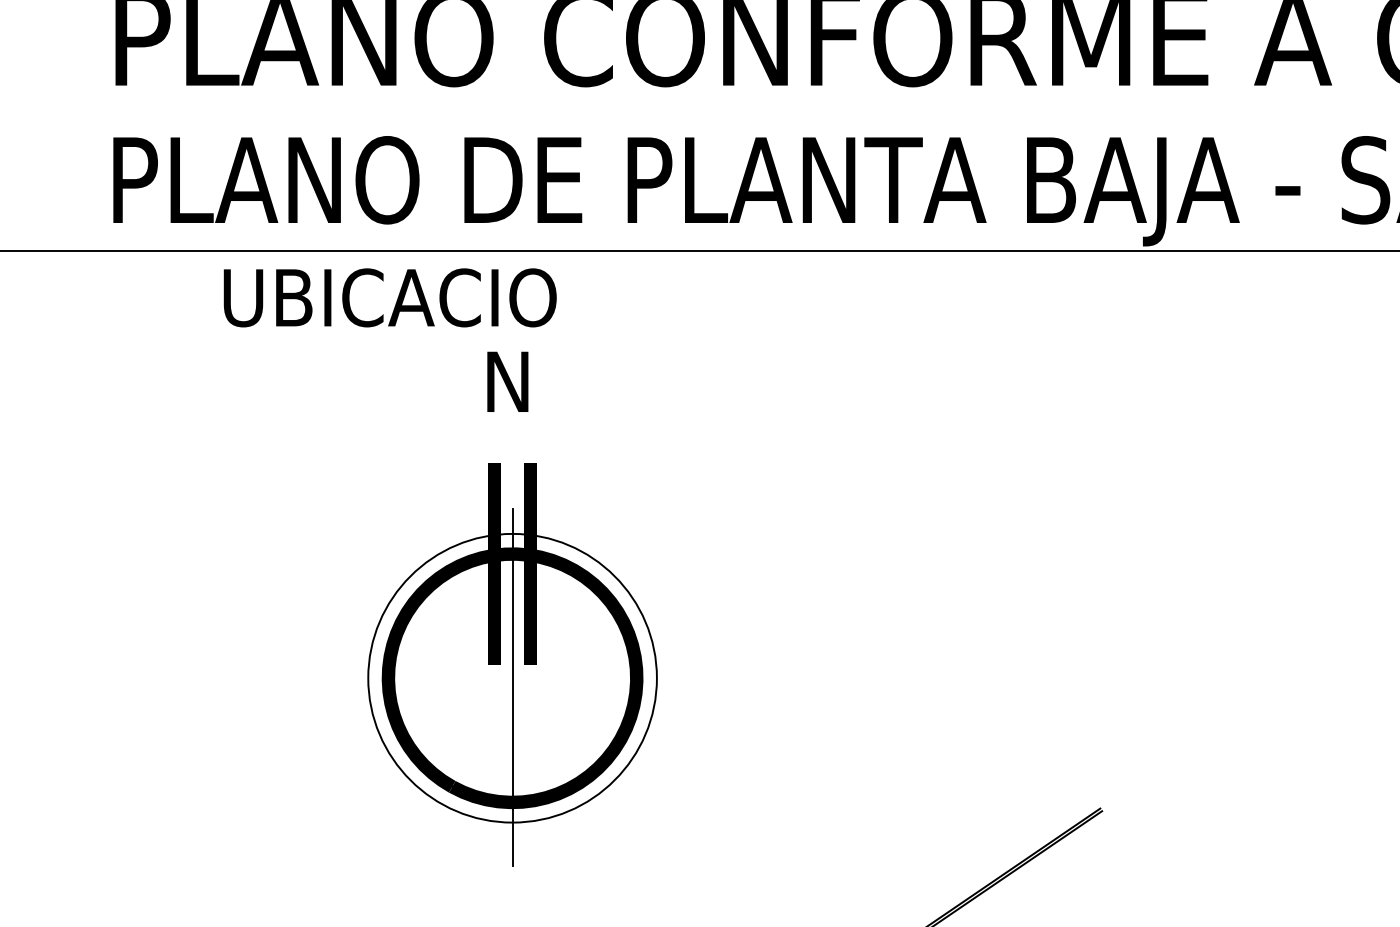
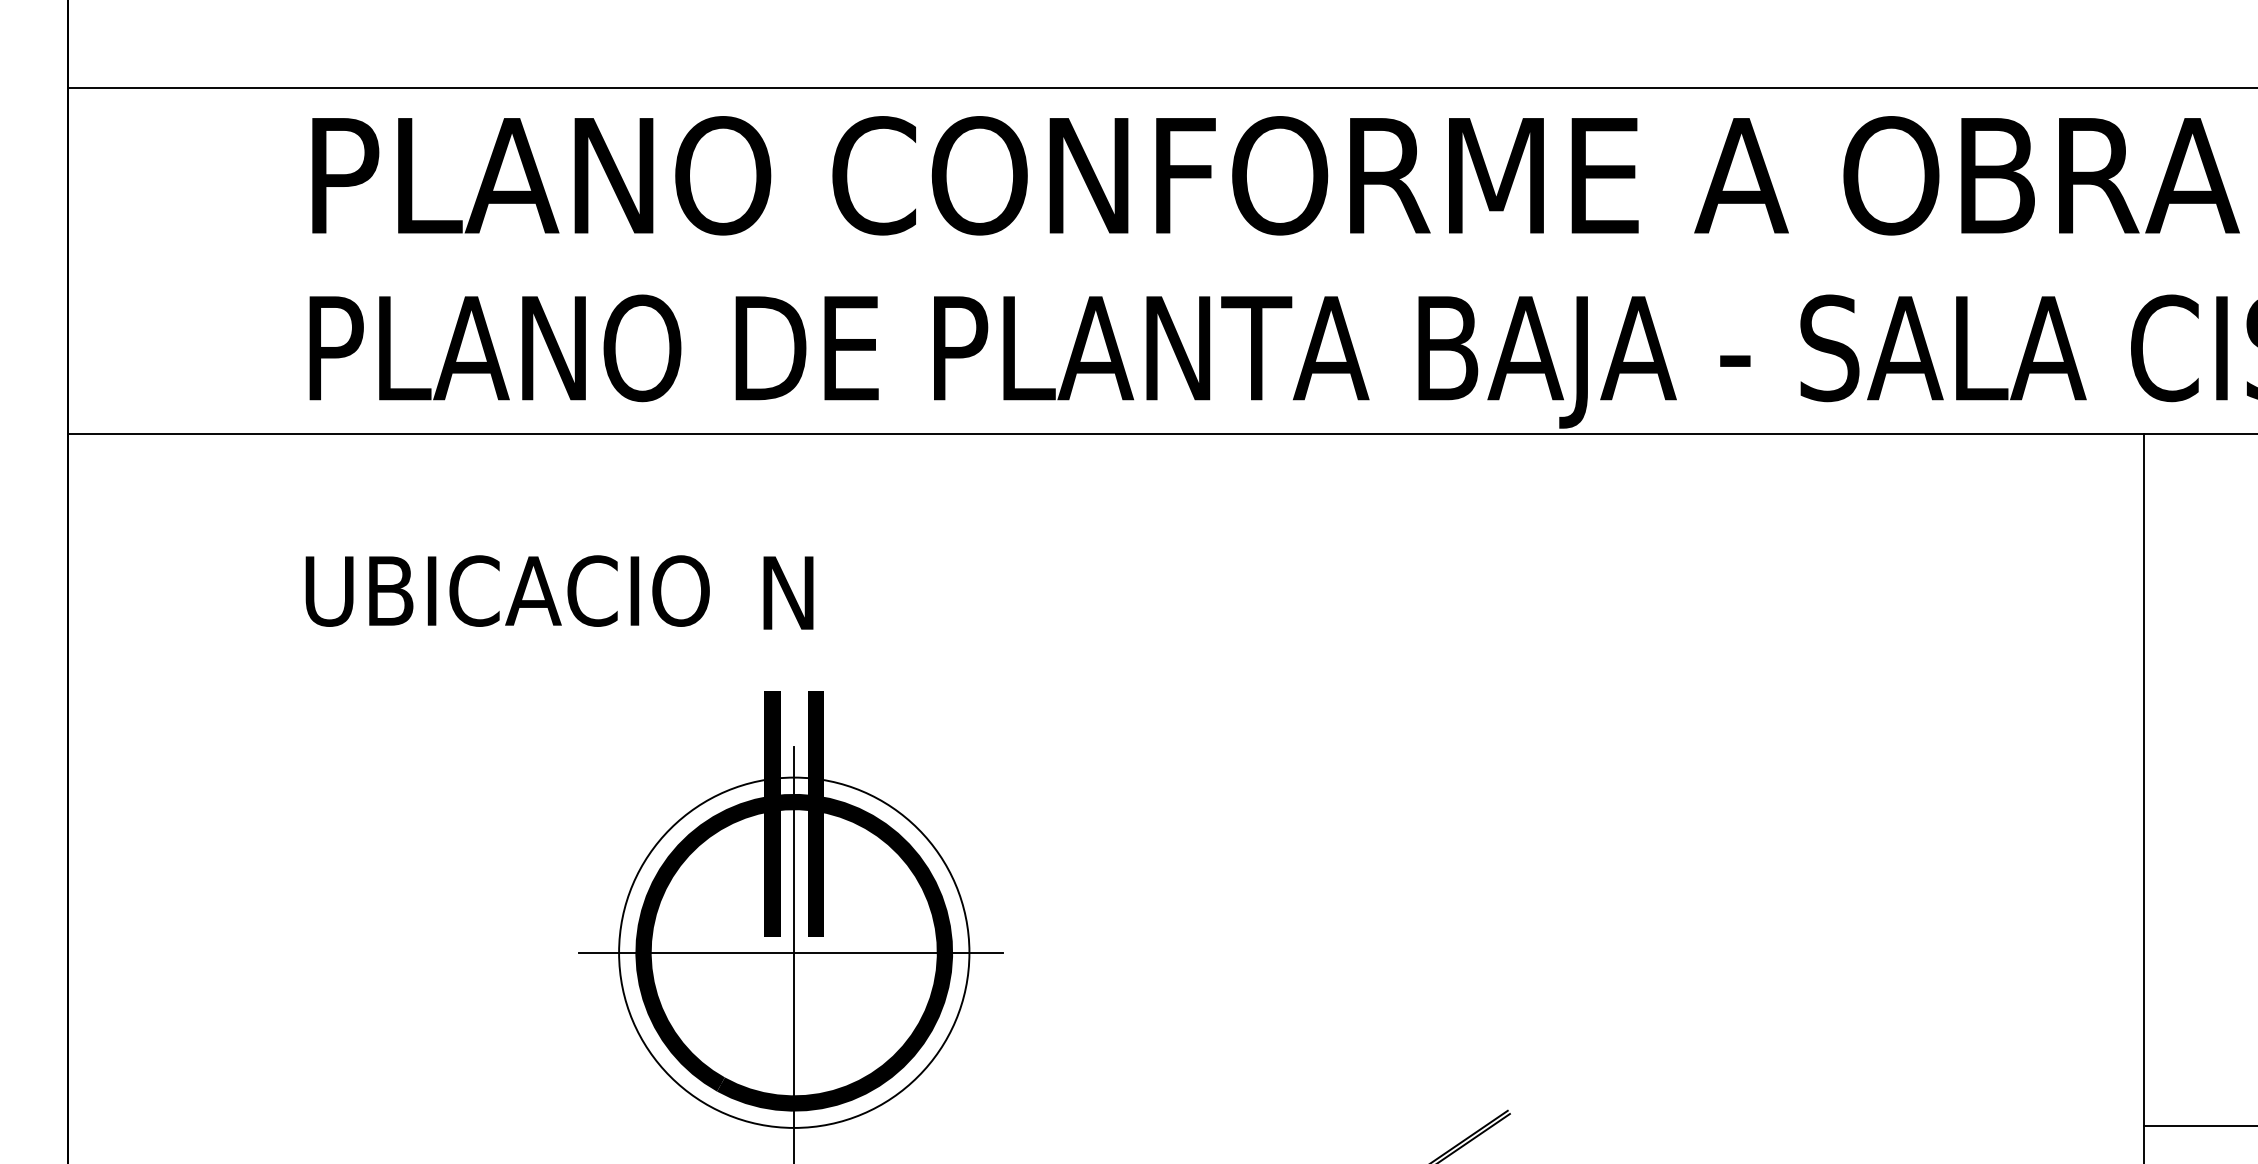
text: (390, 297) -> (507, 590), moved
line: (510, 678) -> (791, 952), added

